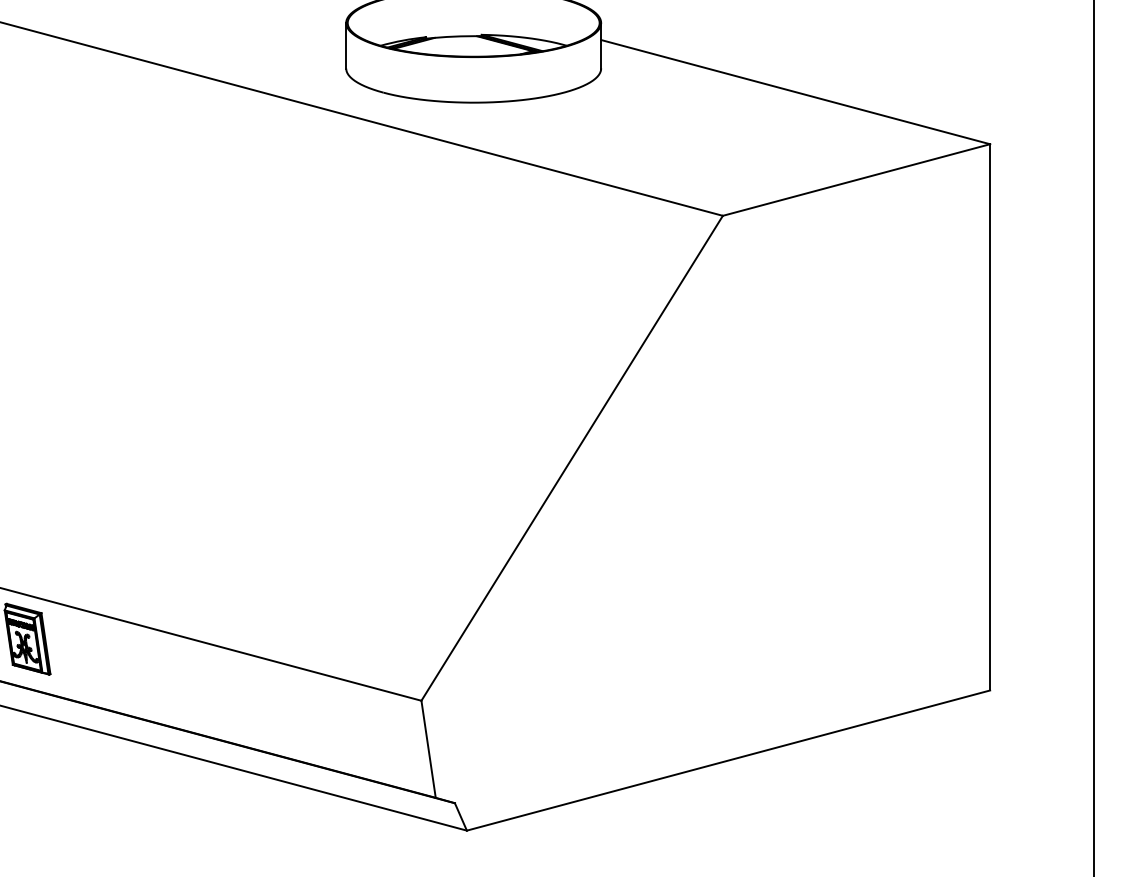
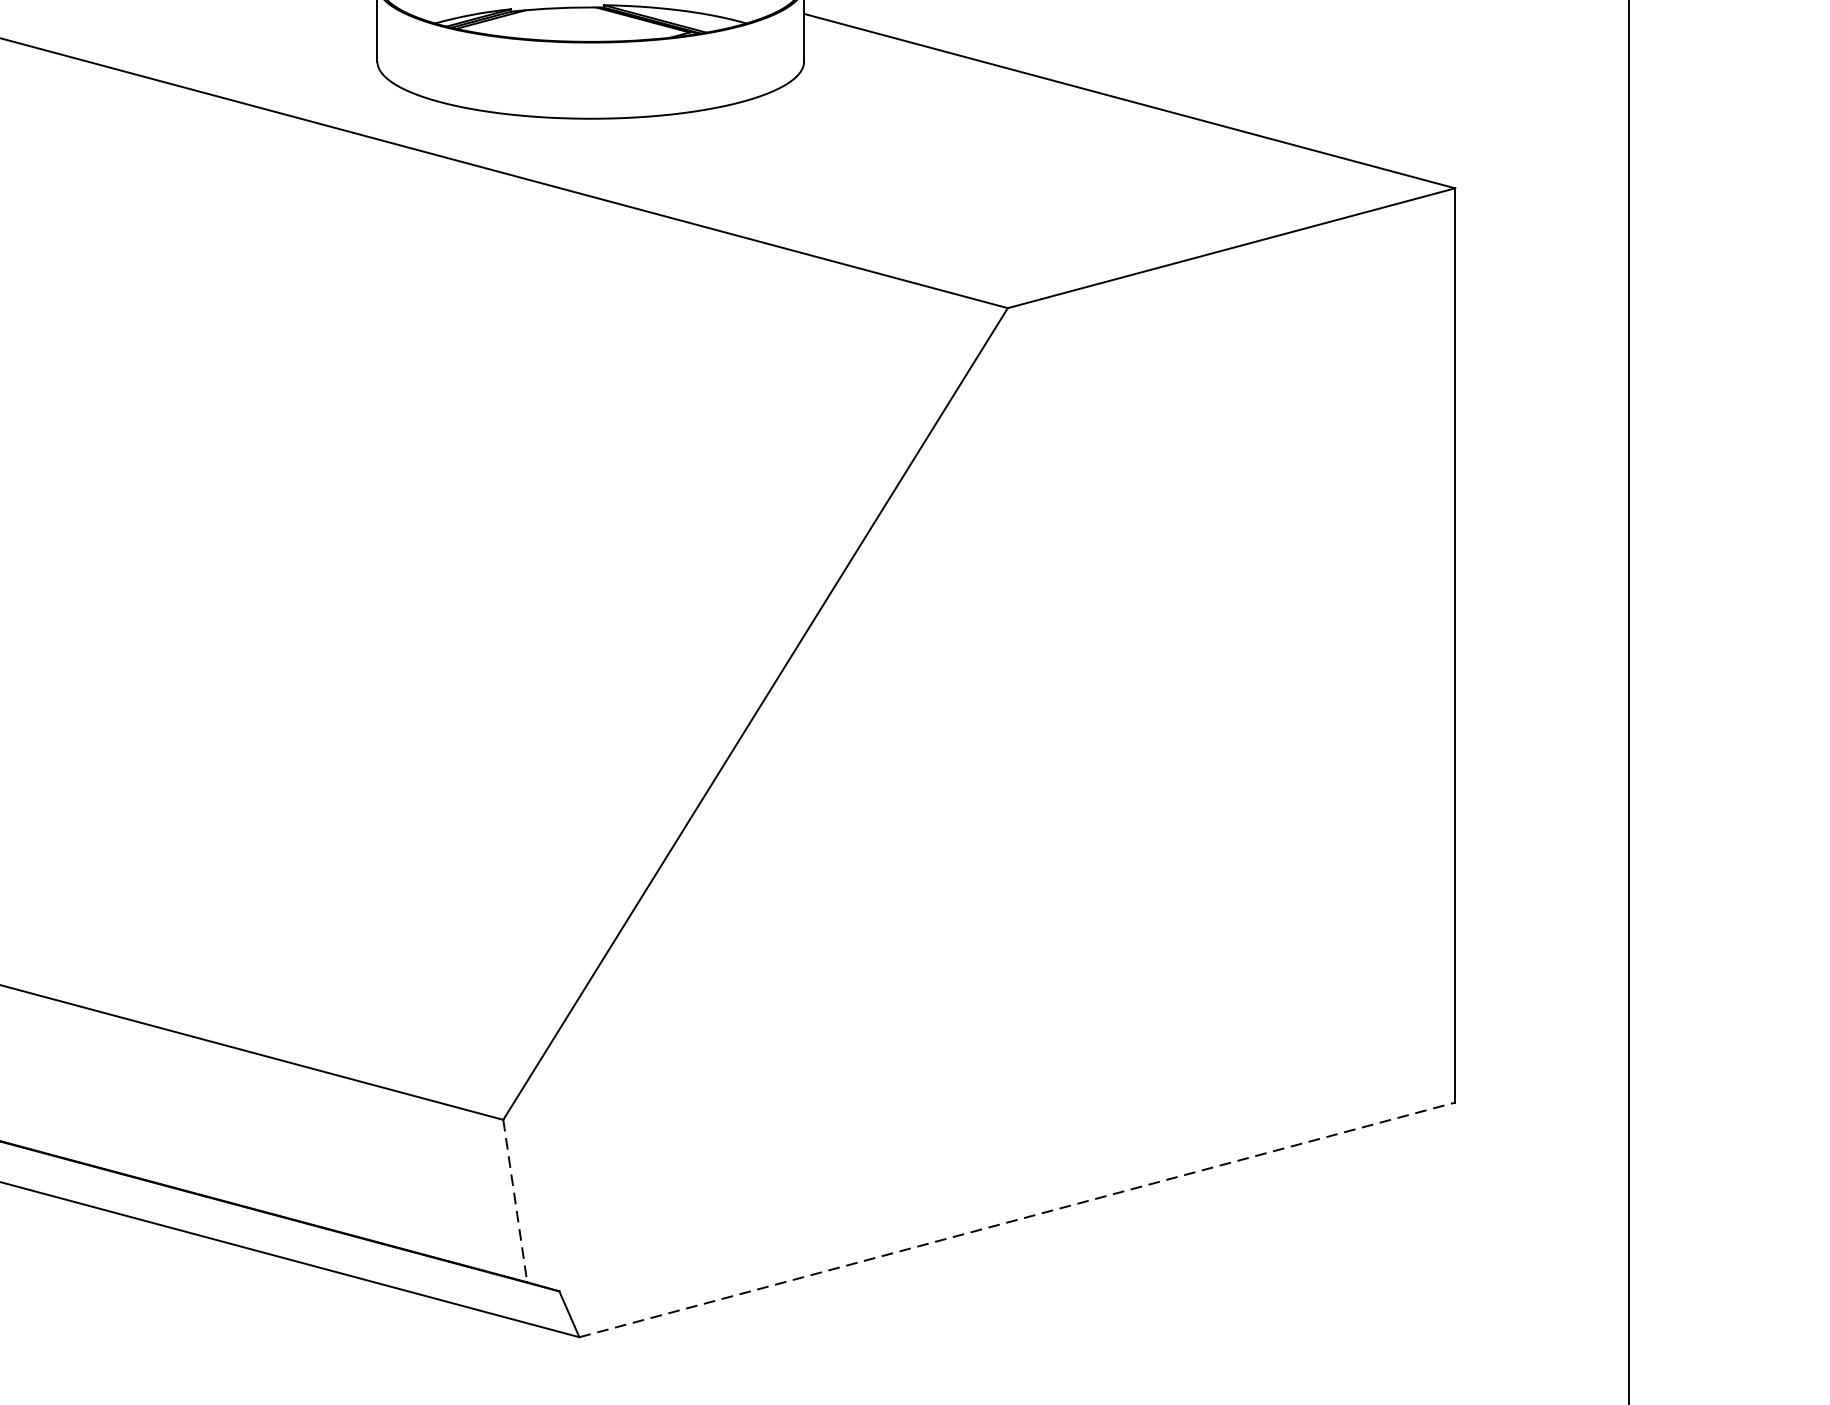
line: (428, 749) -> (515, 1201), solid -> dashed
line: (728, 760) -> (1017, 1219), solid -> dashed

